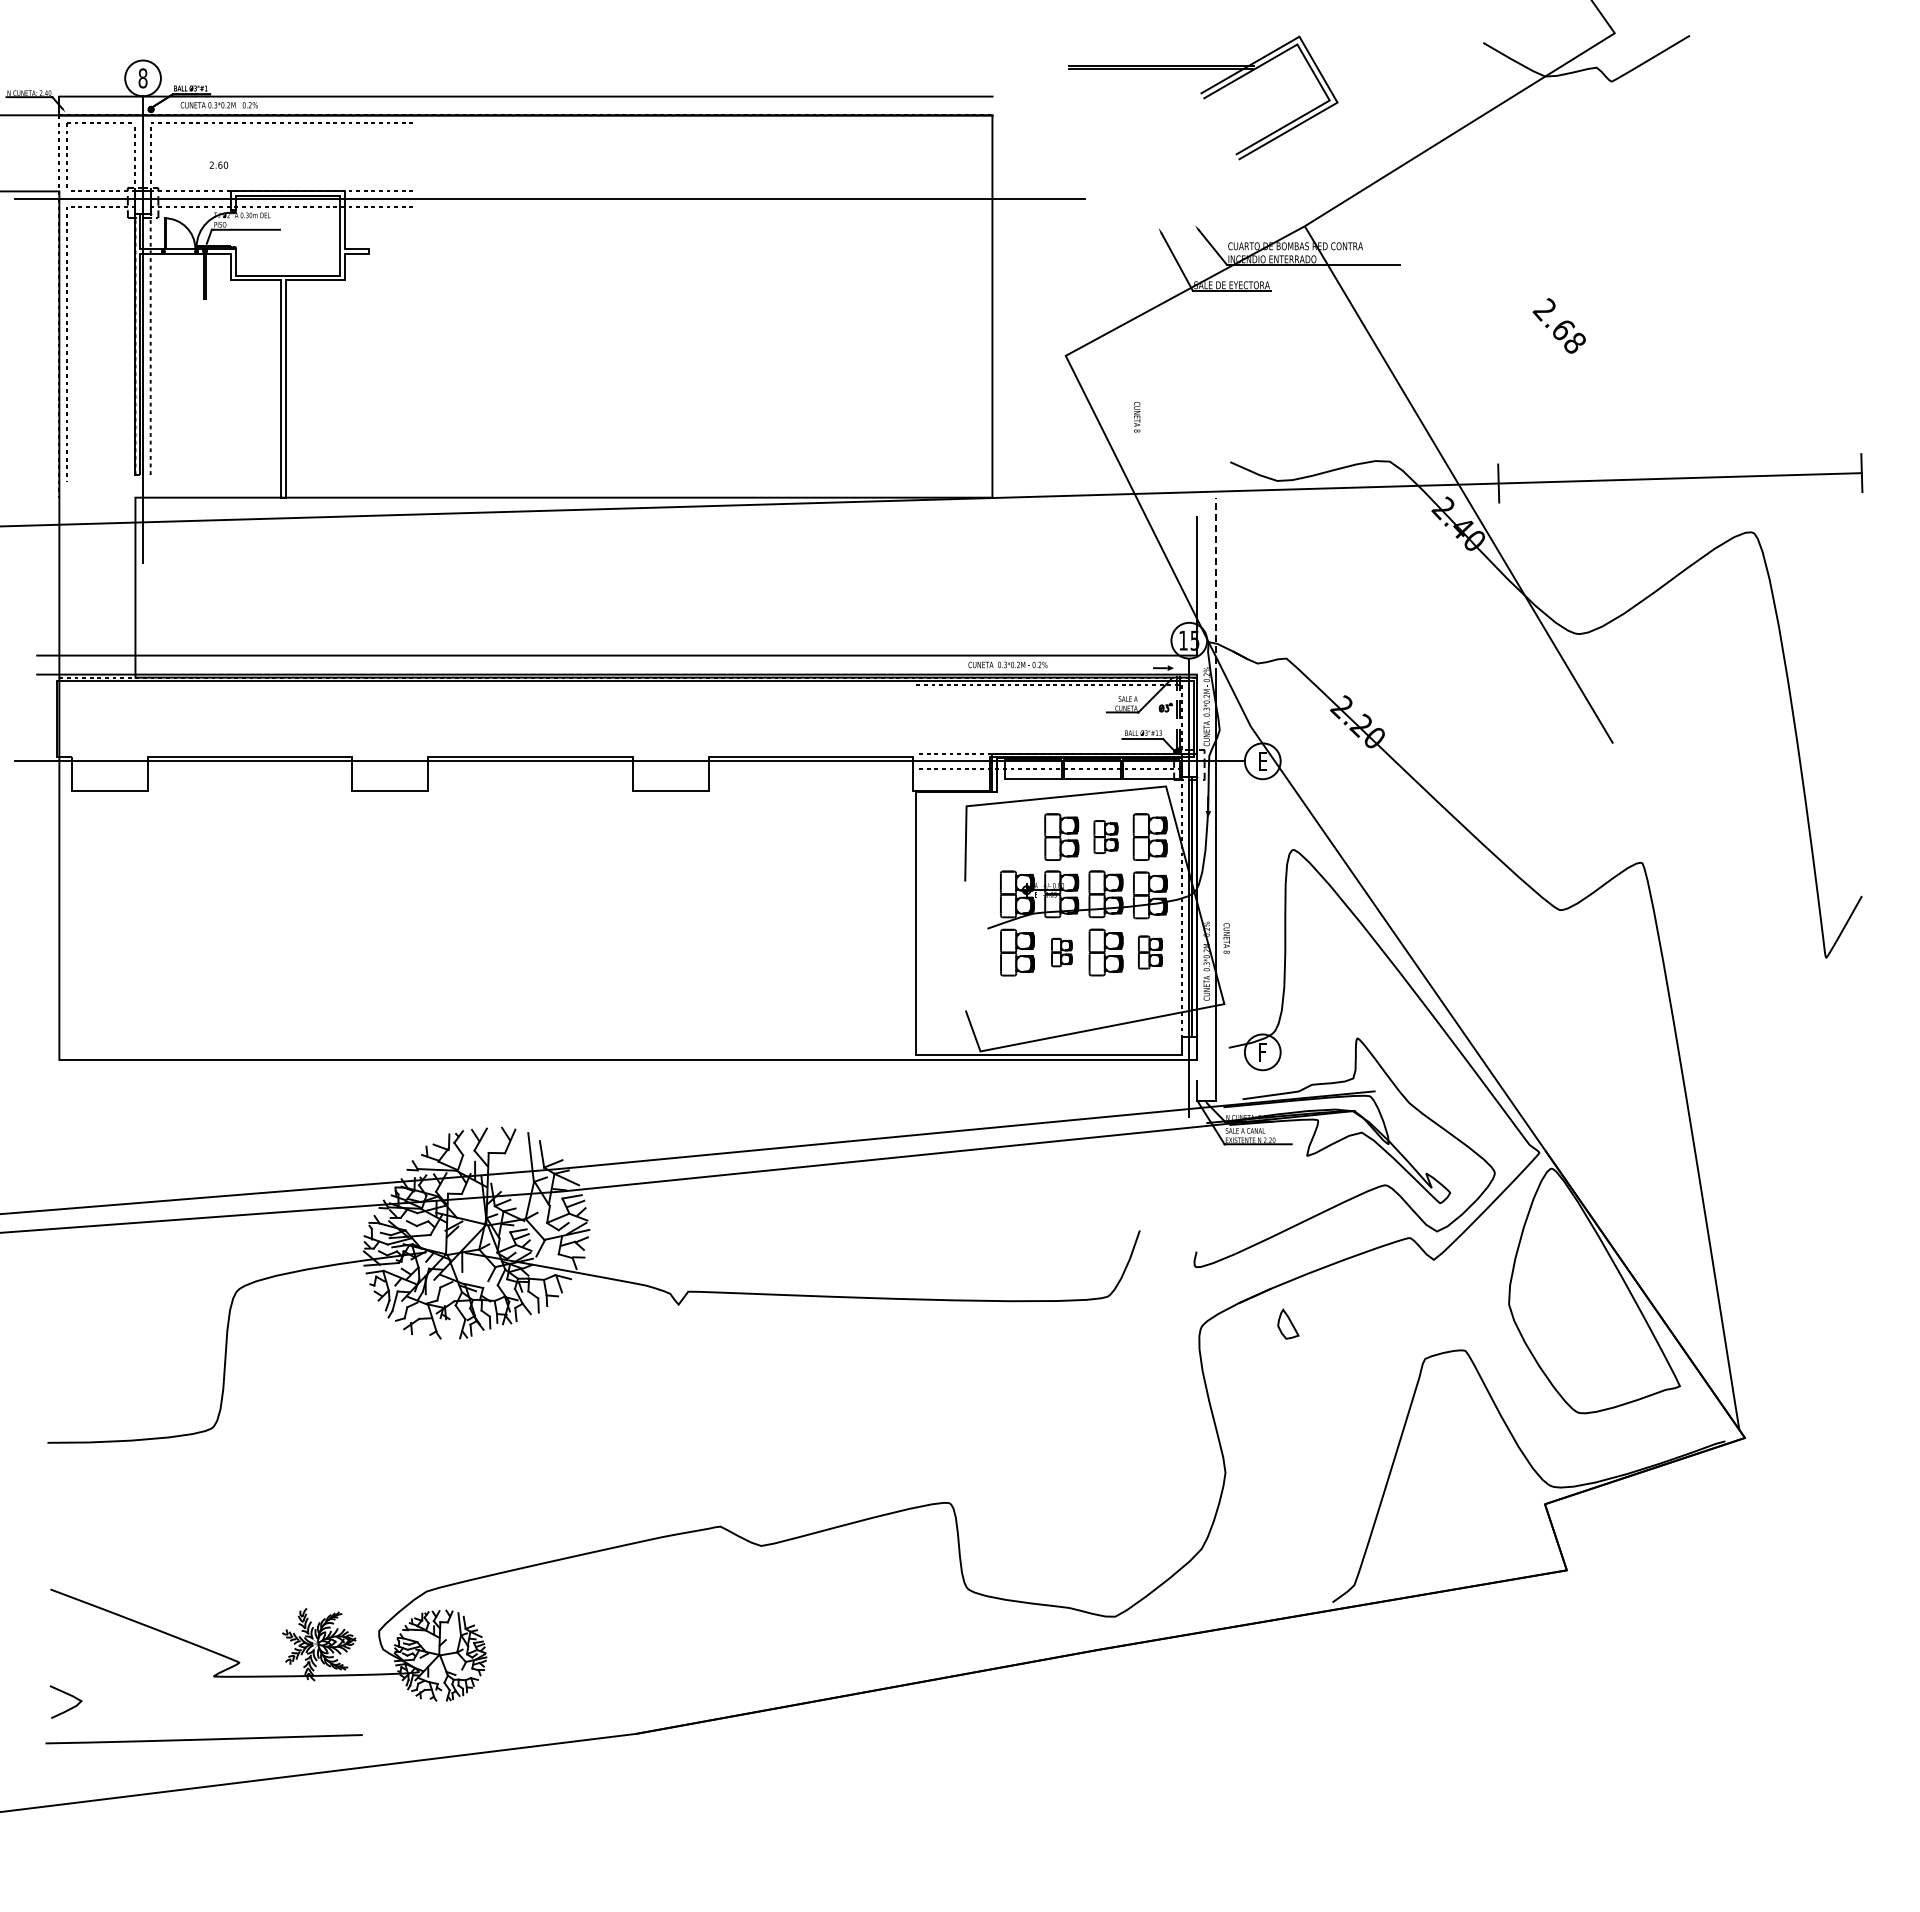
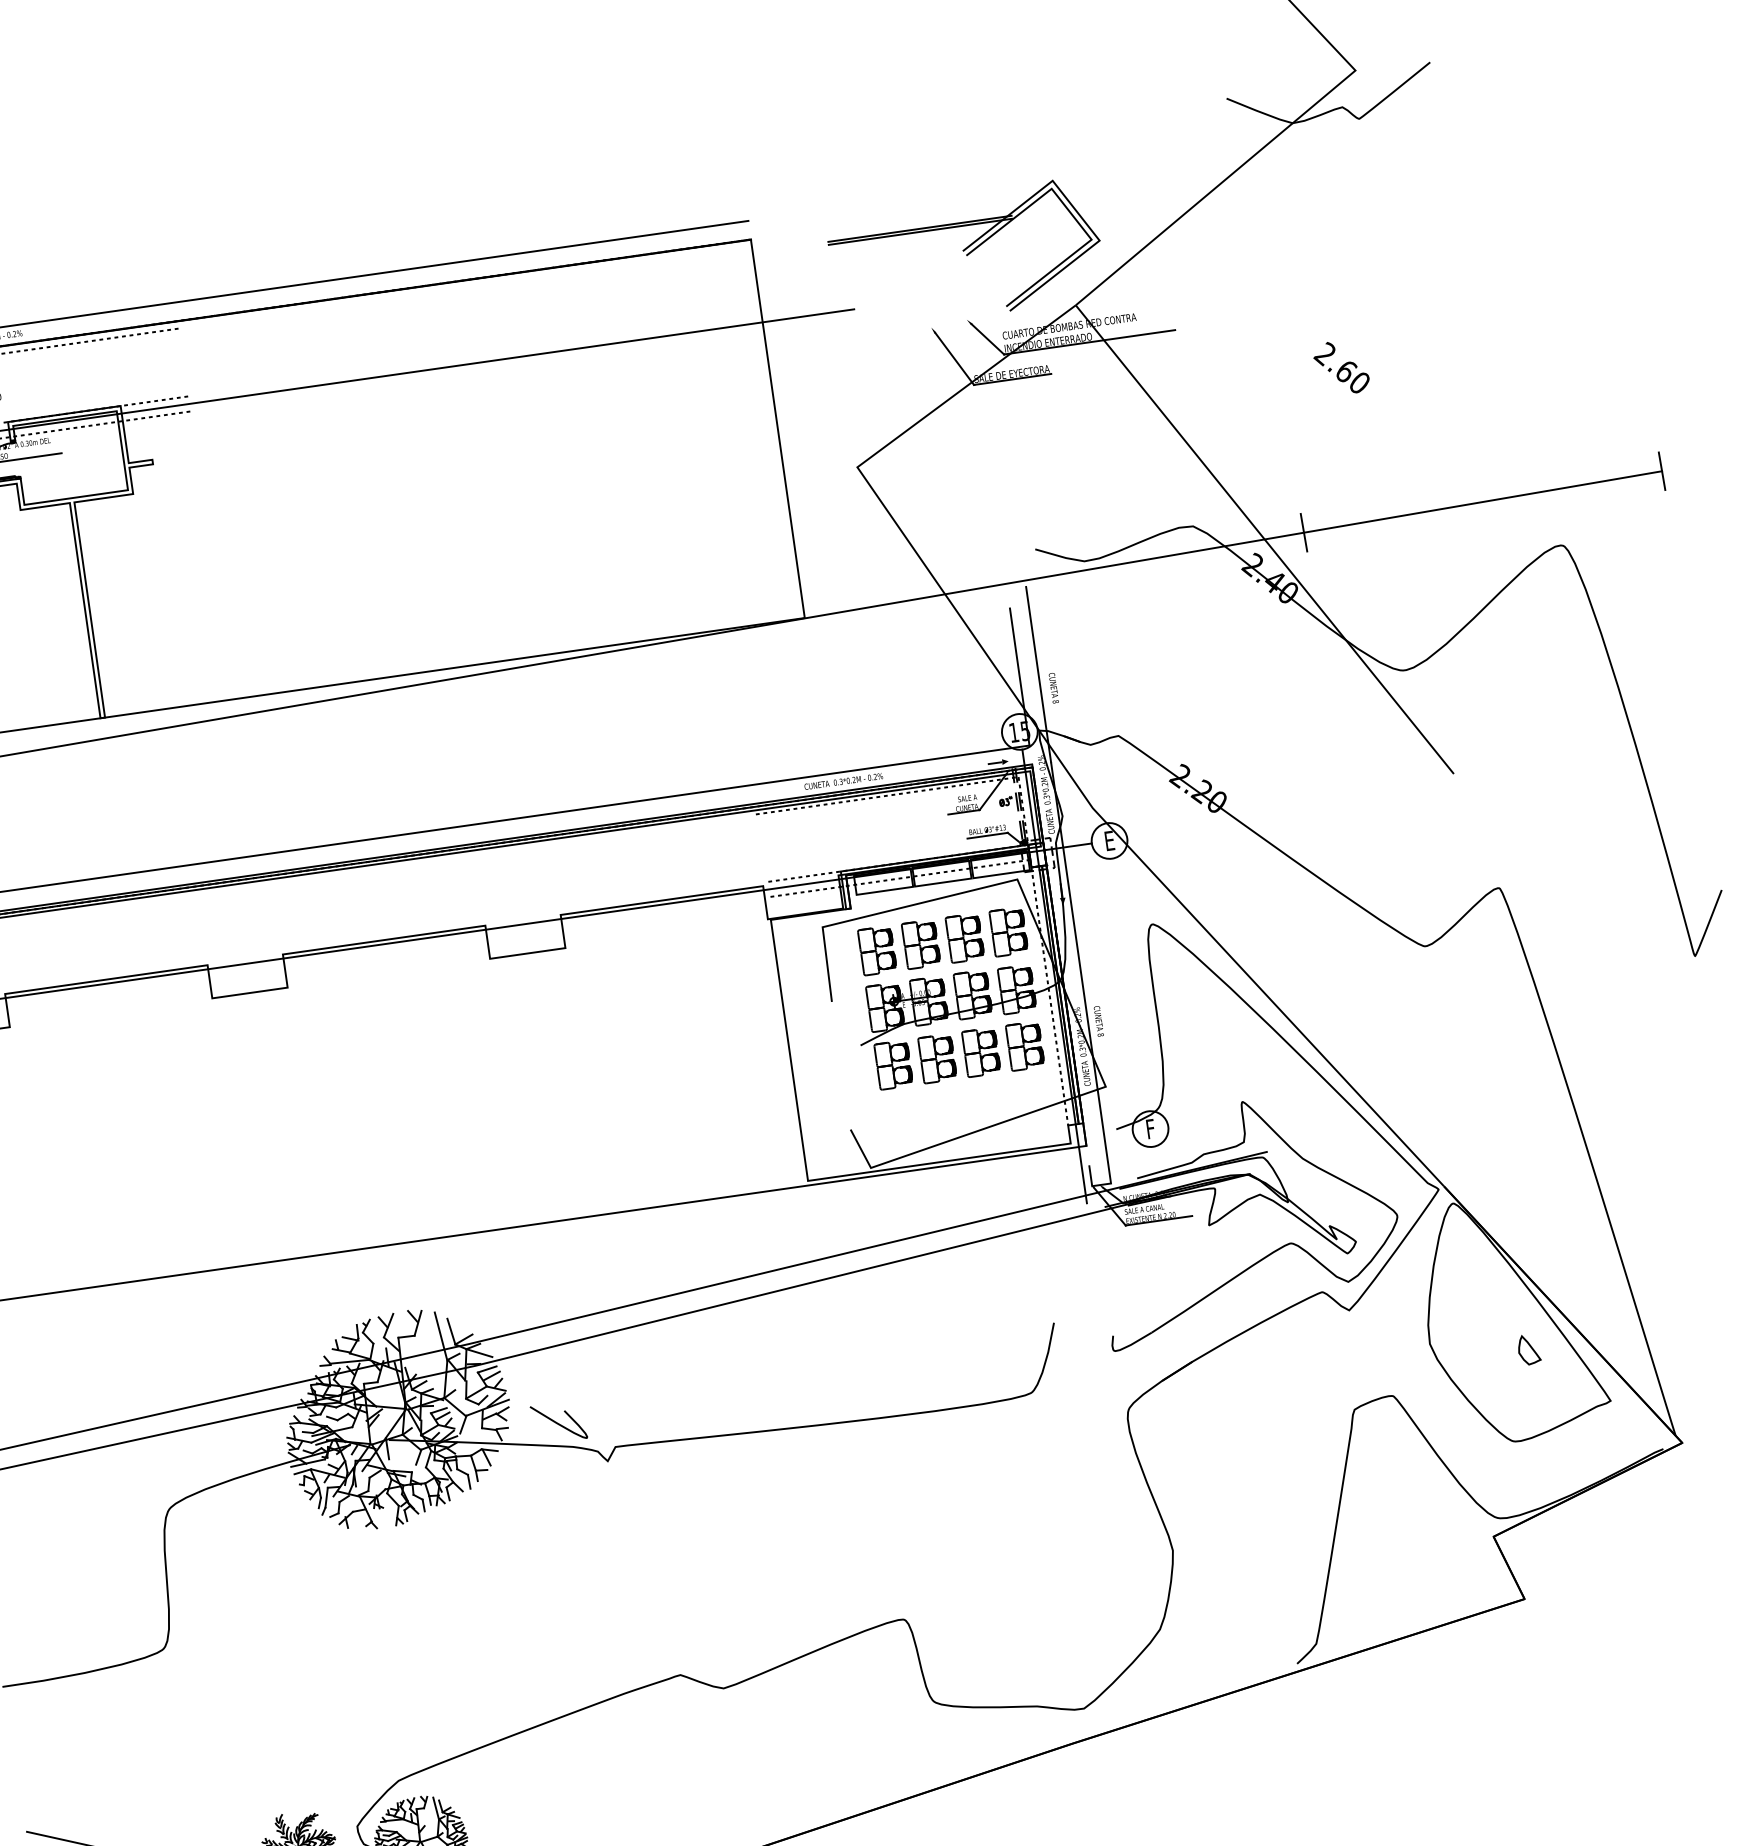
part: (1203, 97) -> (966, 254), moved
text: (1574, 342) -> (1359, 382), 2.68 -> 2.60
text: (1137, 416) -> (1054, 687), moved
line: (1215, 586) -> (1038, 674), dashed -> solid
part: (1017, 836) -> (877, 949), added
part: (1105, 836) -> (964, 937), size x1.43
part: (1061, 952) -> (937, 1058), size x1.67
part: (1150, 952) -> (1025, 1046), size x1.43
curve: (634, 1259) -> (557, 1422), added
part: (1288, 1323) -> (1529, 1349), moved

